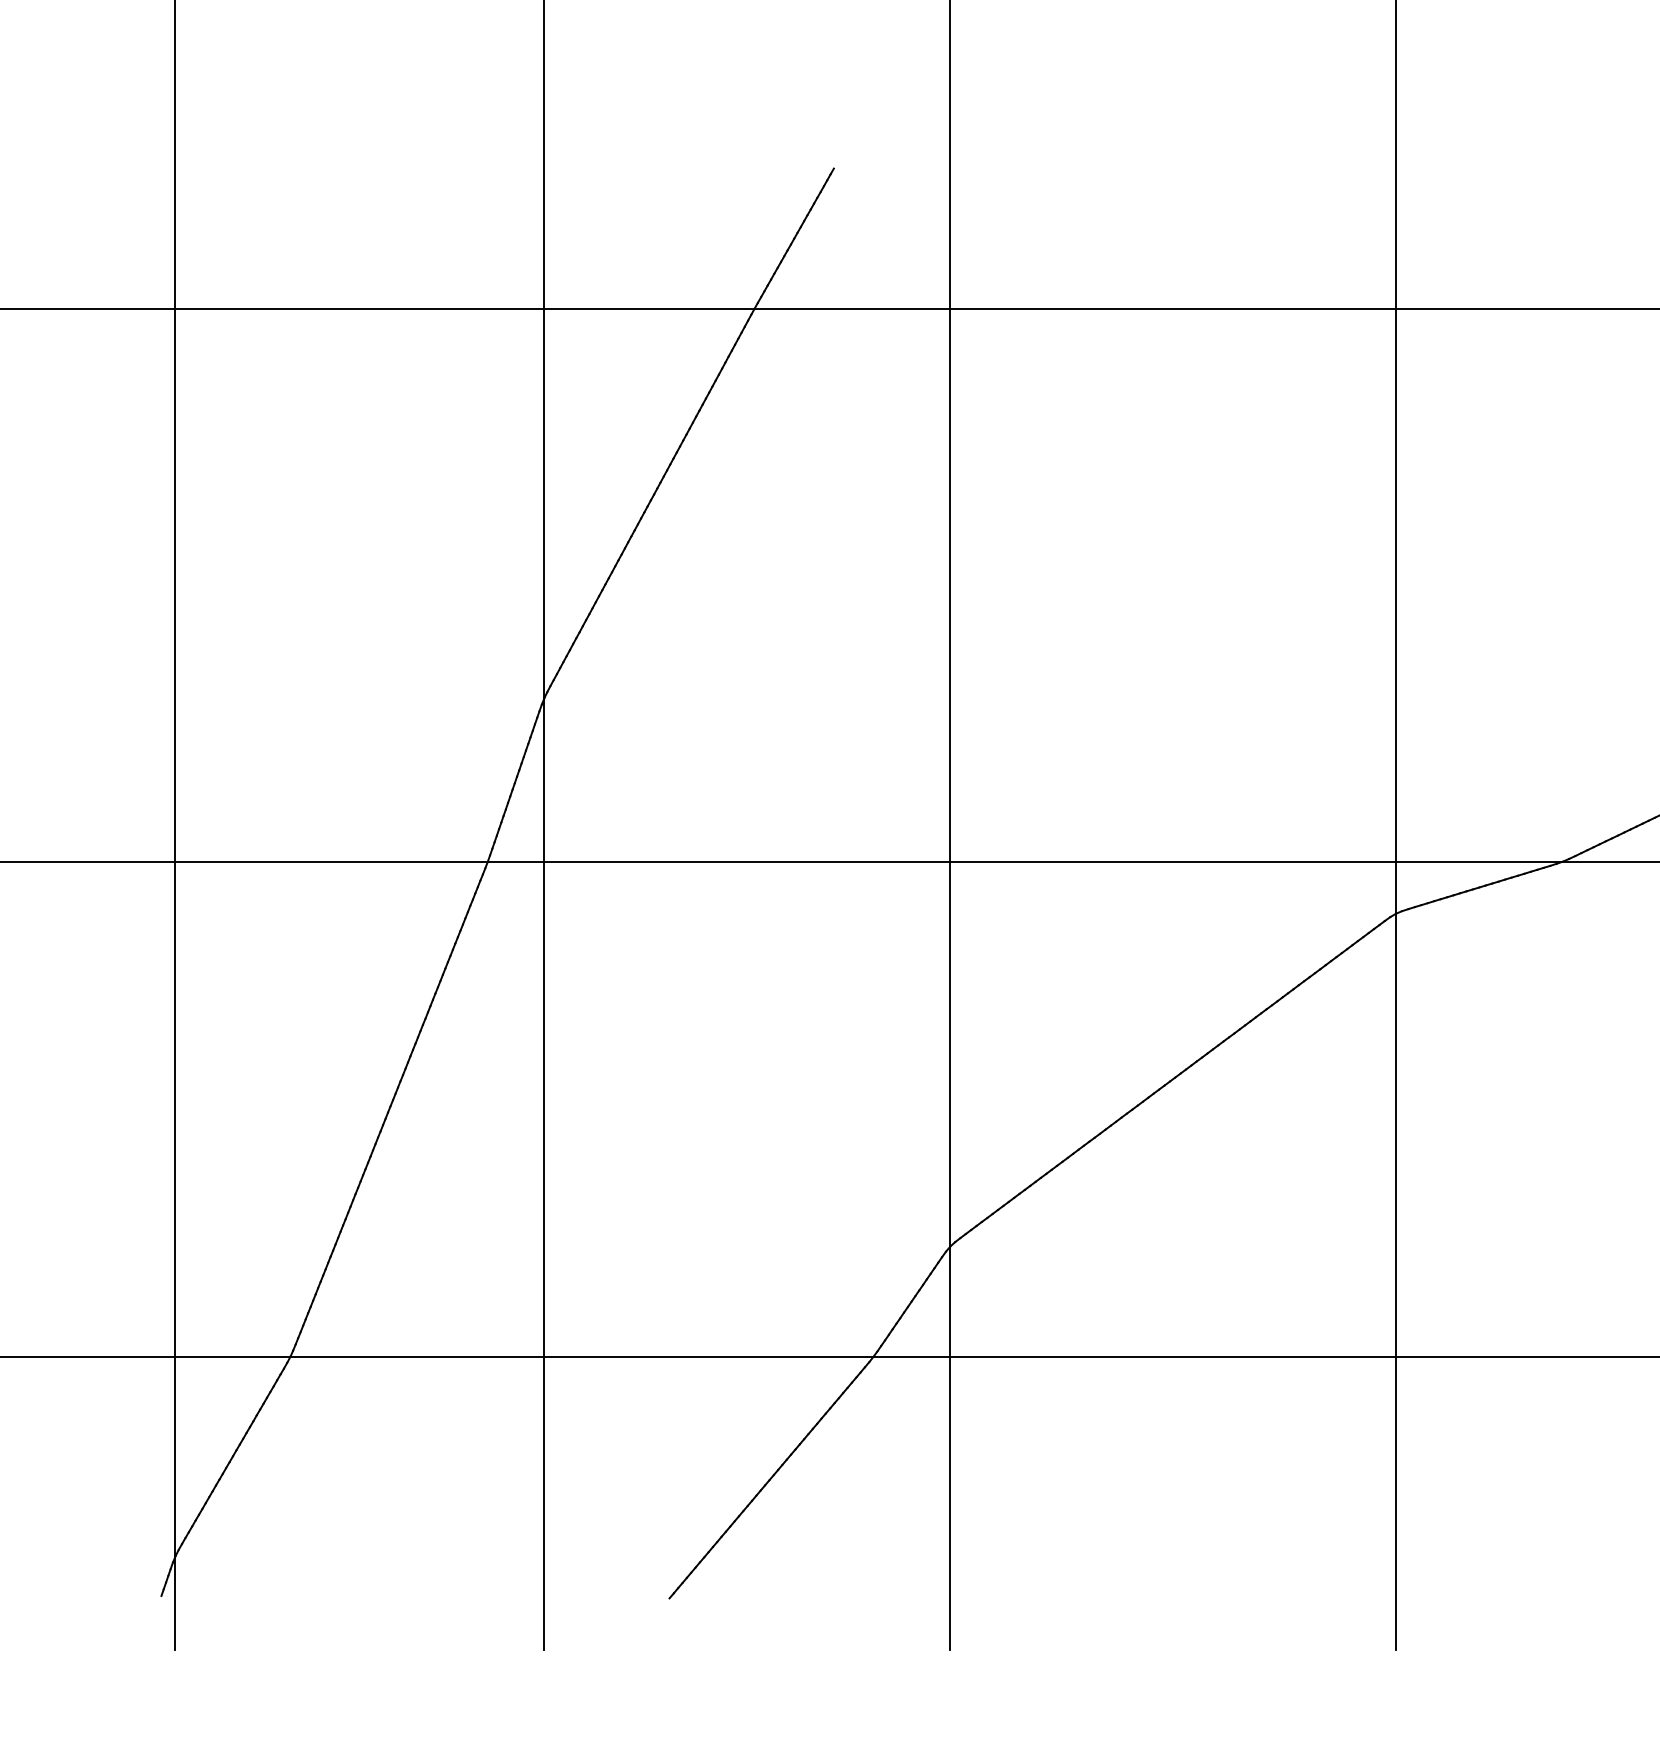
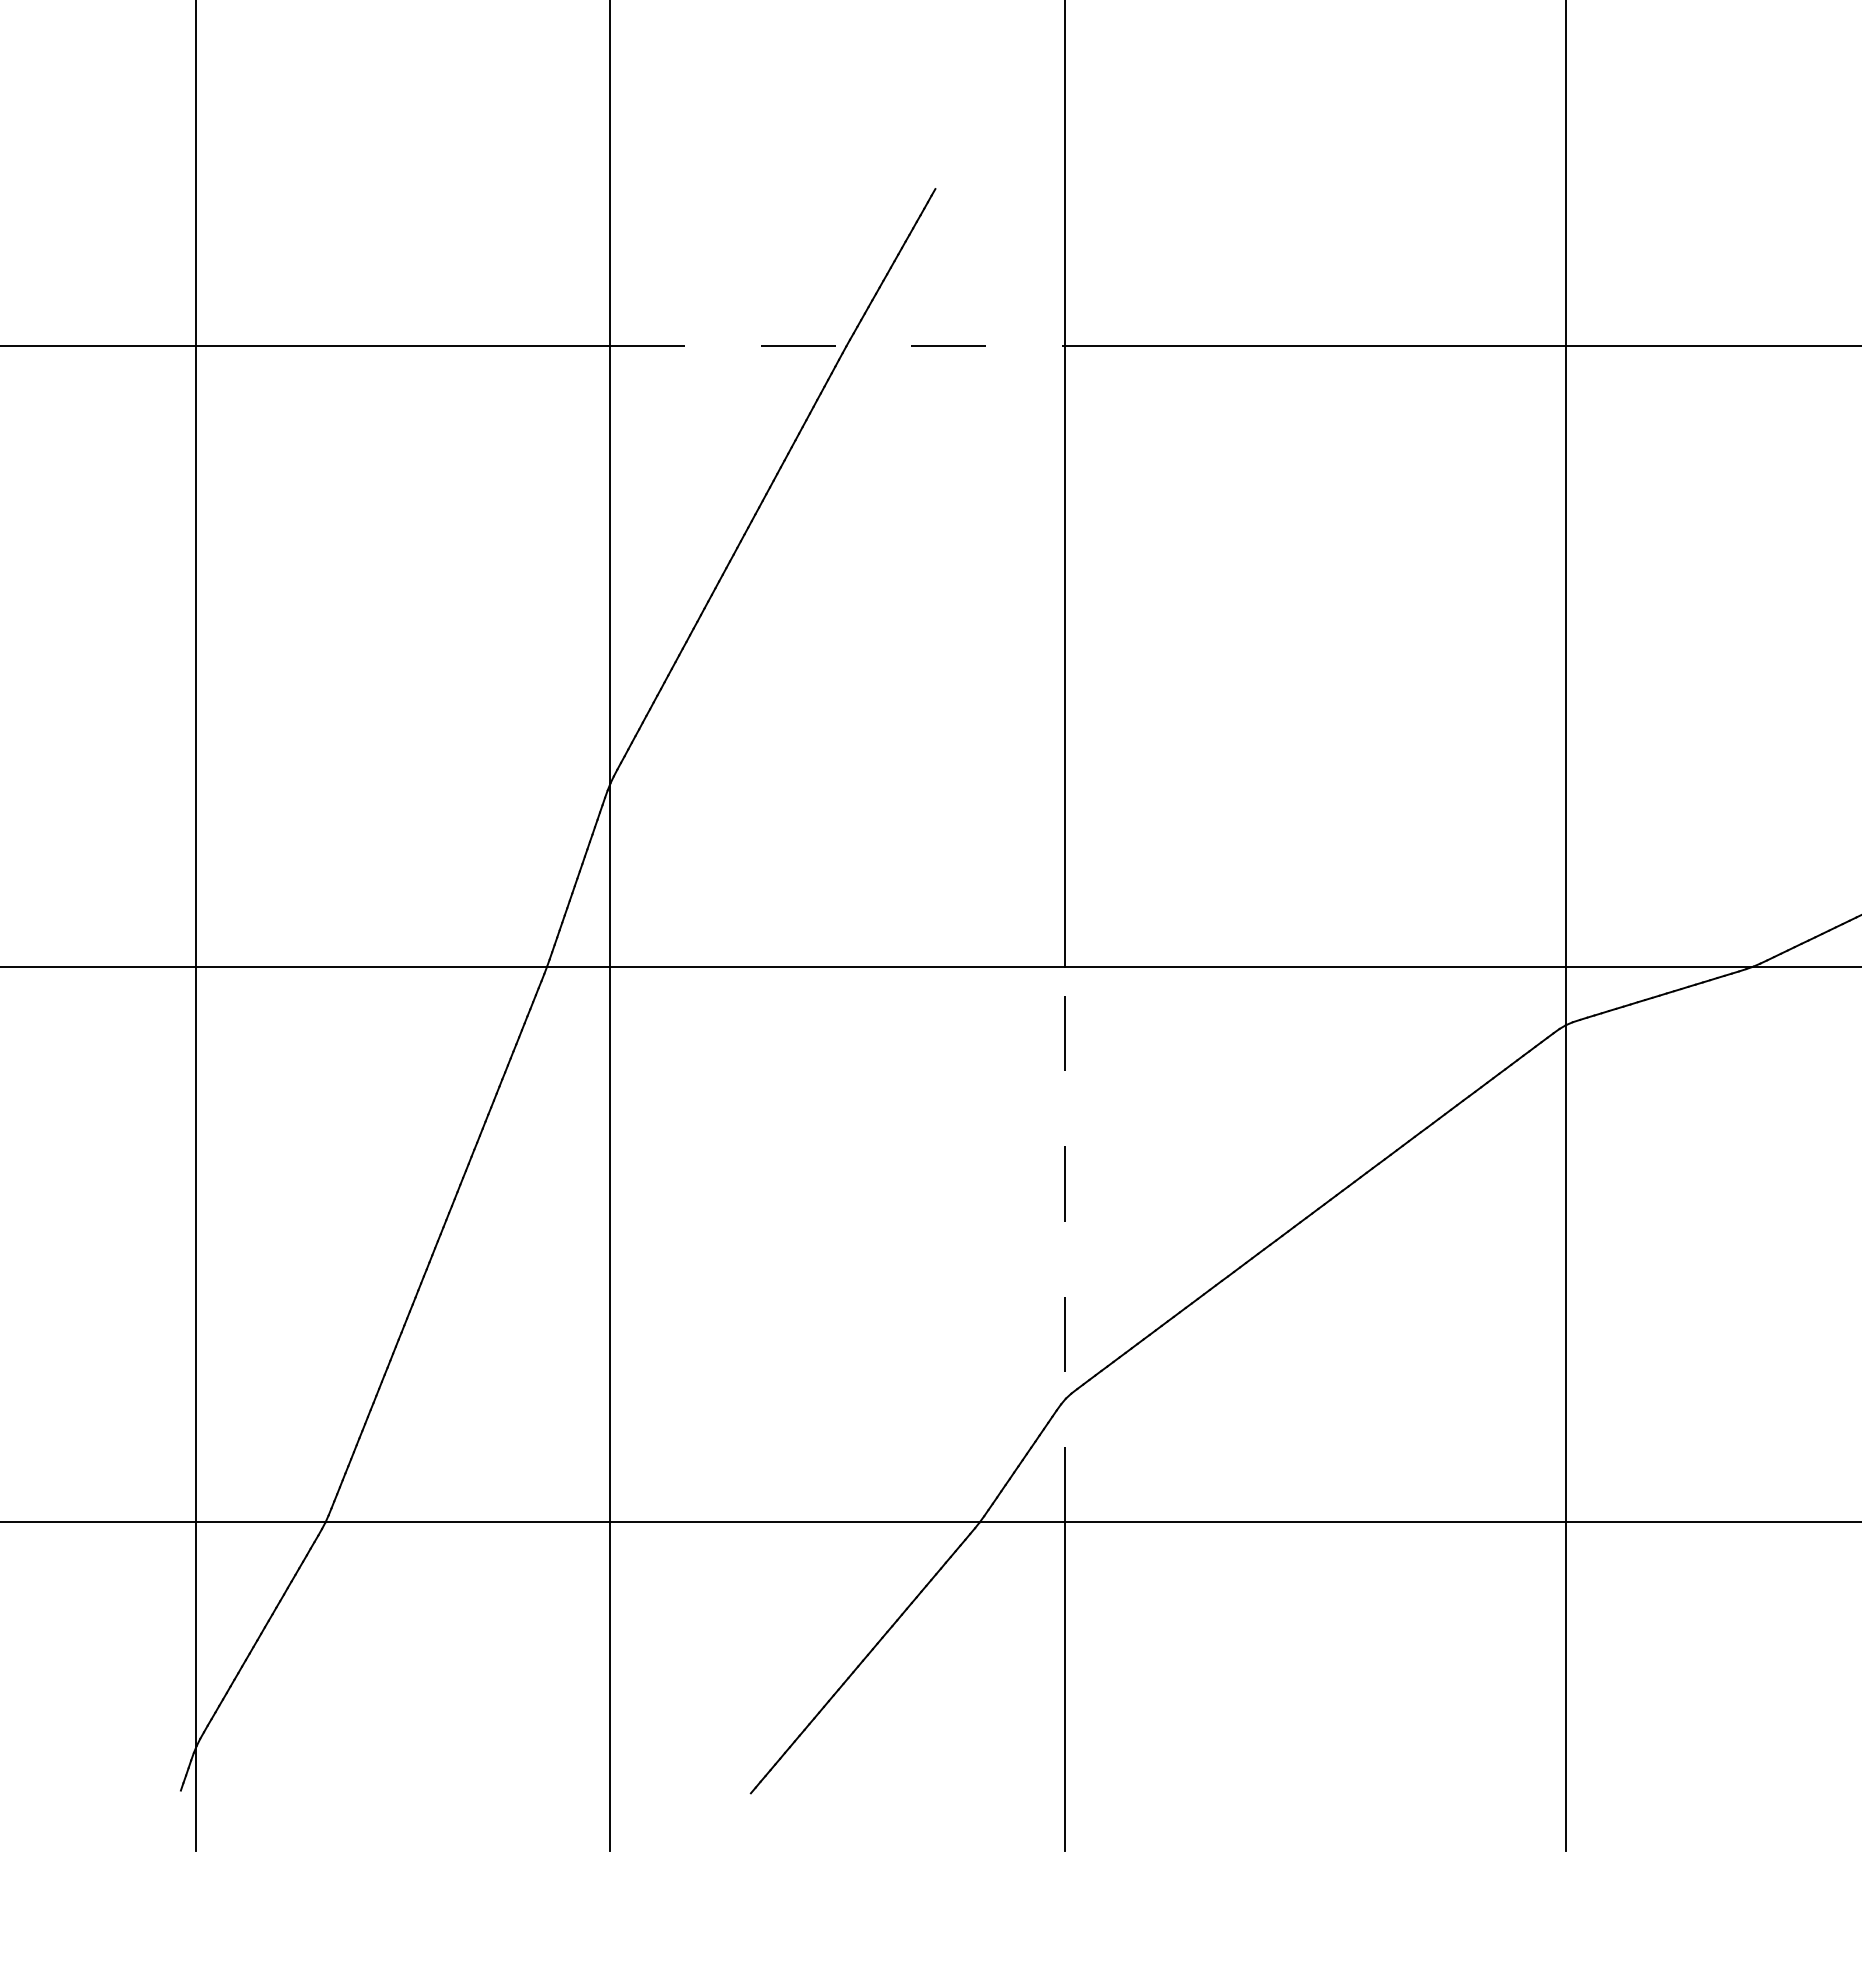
line: (746, 308) -> (837, 346), solid -> dashed
line: (949, 1109) -> (1065, 1244), solid -> dashed

